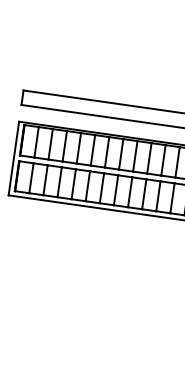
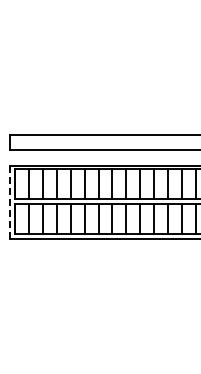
line: (13, 157) -> (9, 201), solid -> dashed

